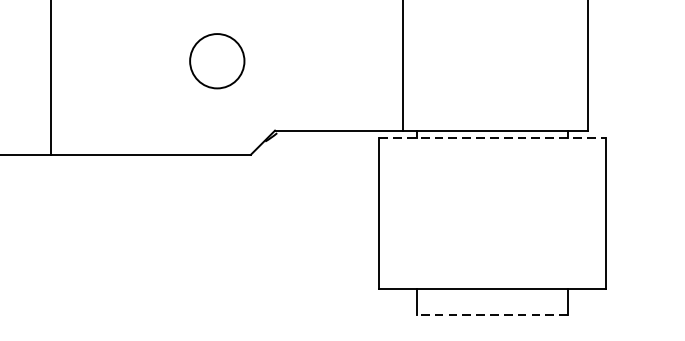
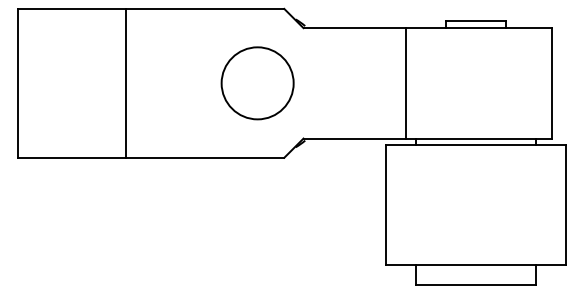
circle: (217, 61) -> (257, 83), size x1.67
line: (492, 138) -> (476, 144), dashed -> solid
line: (491, 315) -> (475, 285), dashed -> solid

